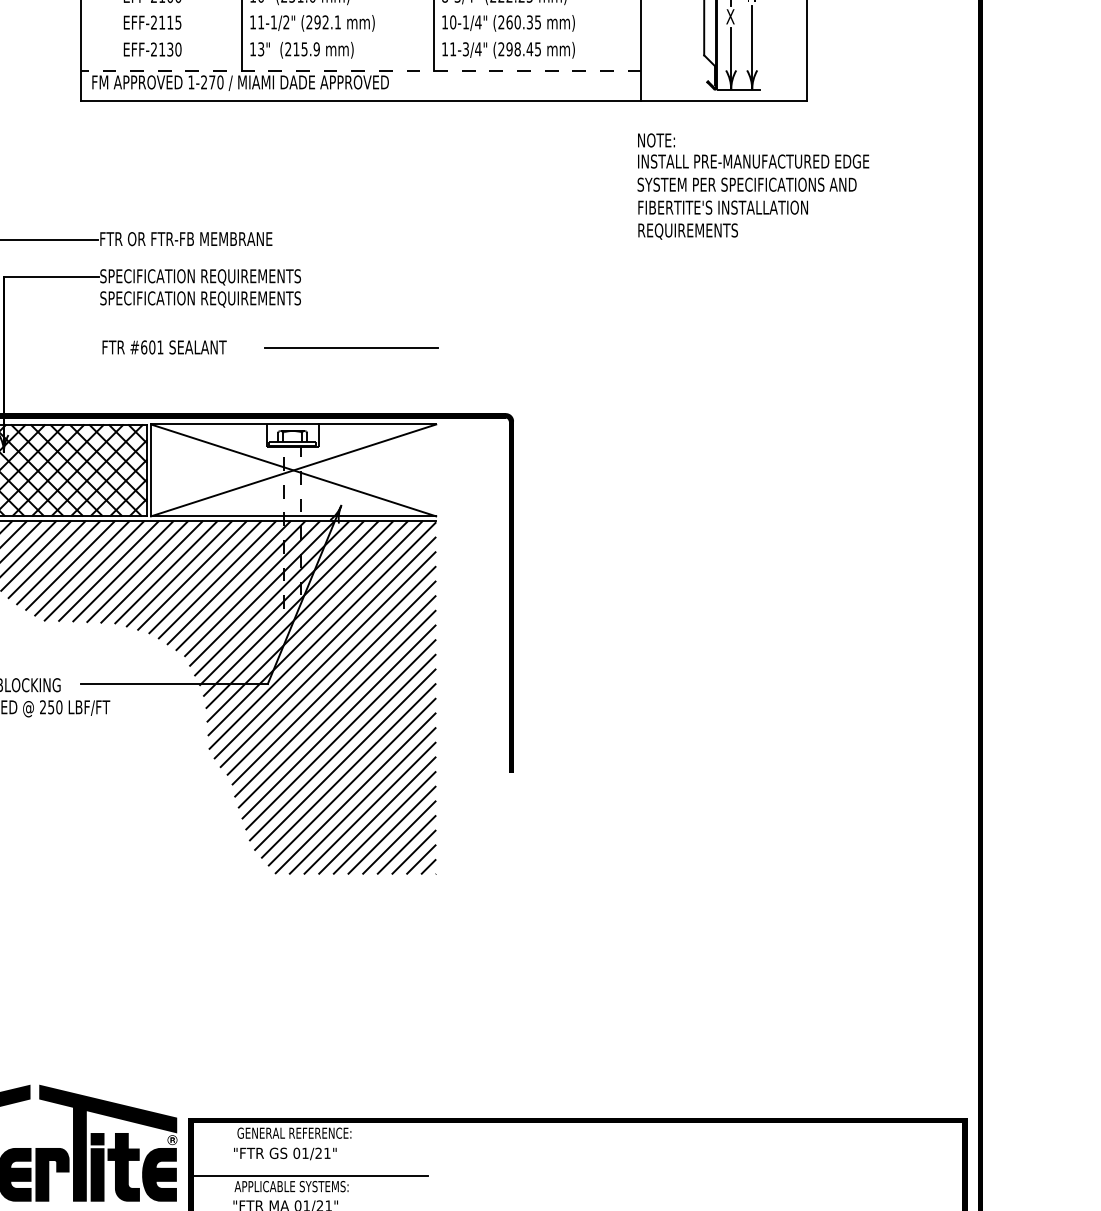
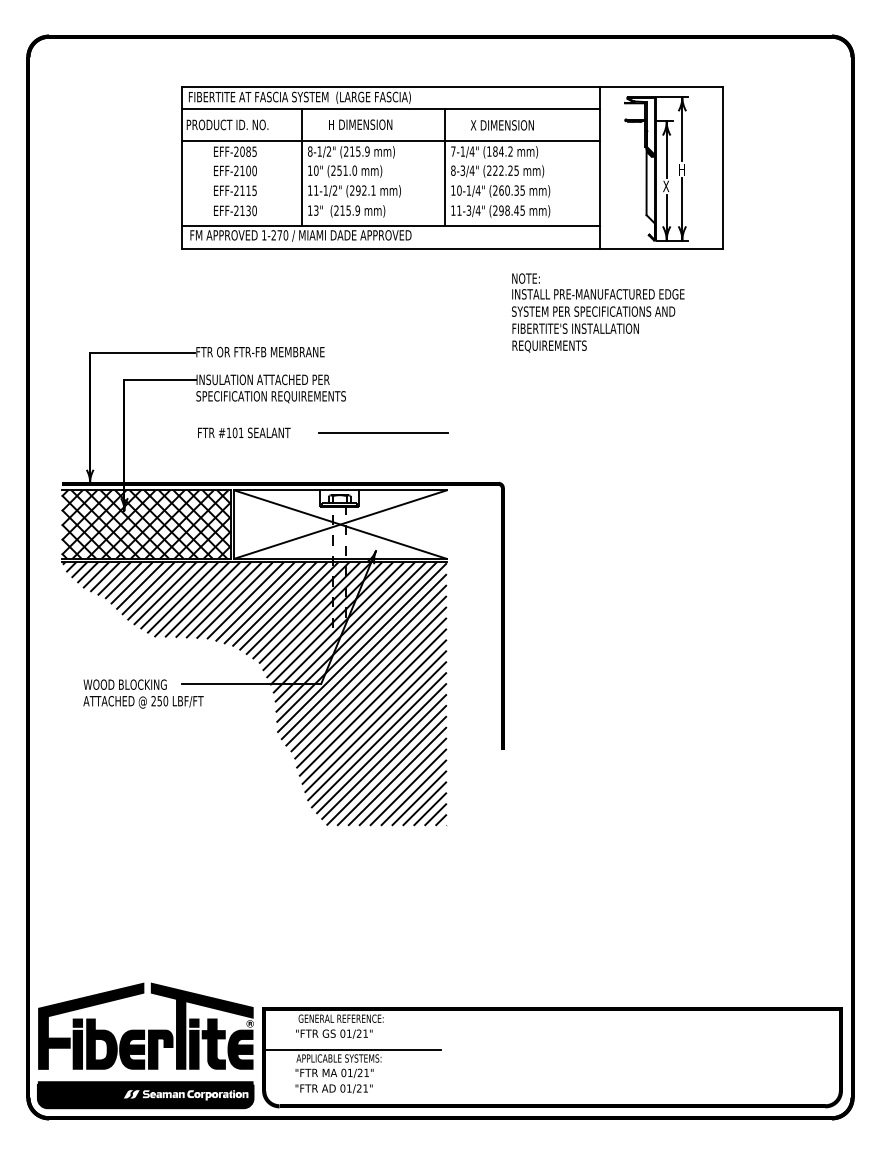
line: (360, 70) -> (390, 226), dashed -> solid
text: (753, 185) -> (598, 312), moved
text: (199, 277) -> (270, 380), SPECIFICATION REQUIREMENTS -> INSULATION ATTACHED PER
text: (143, 346) -> (228, 432), #601 -> #101

